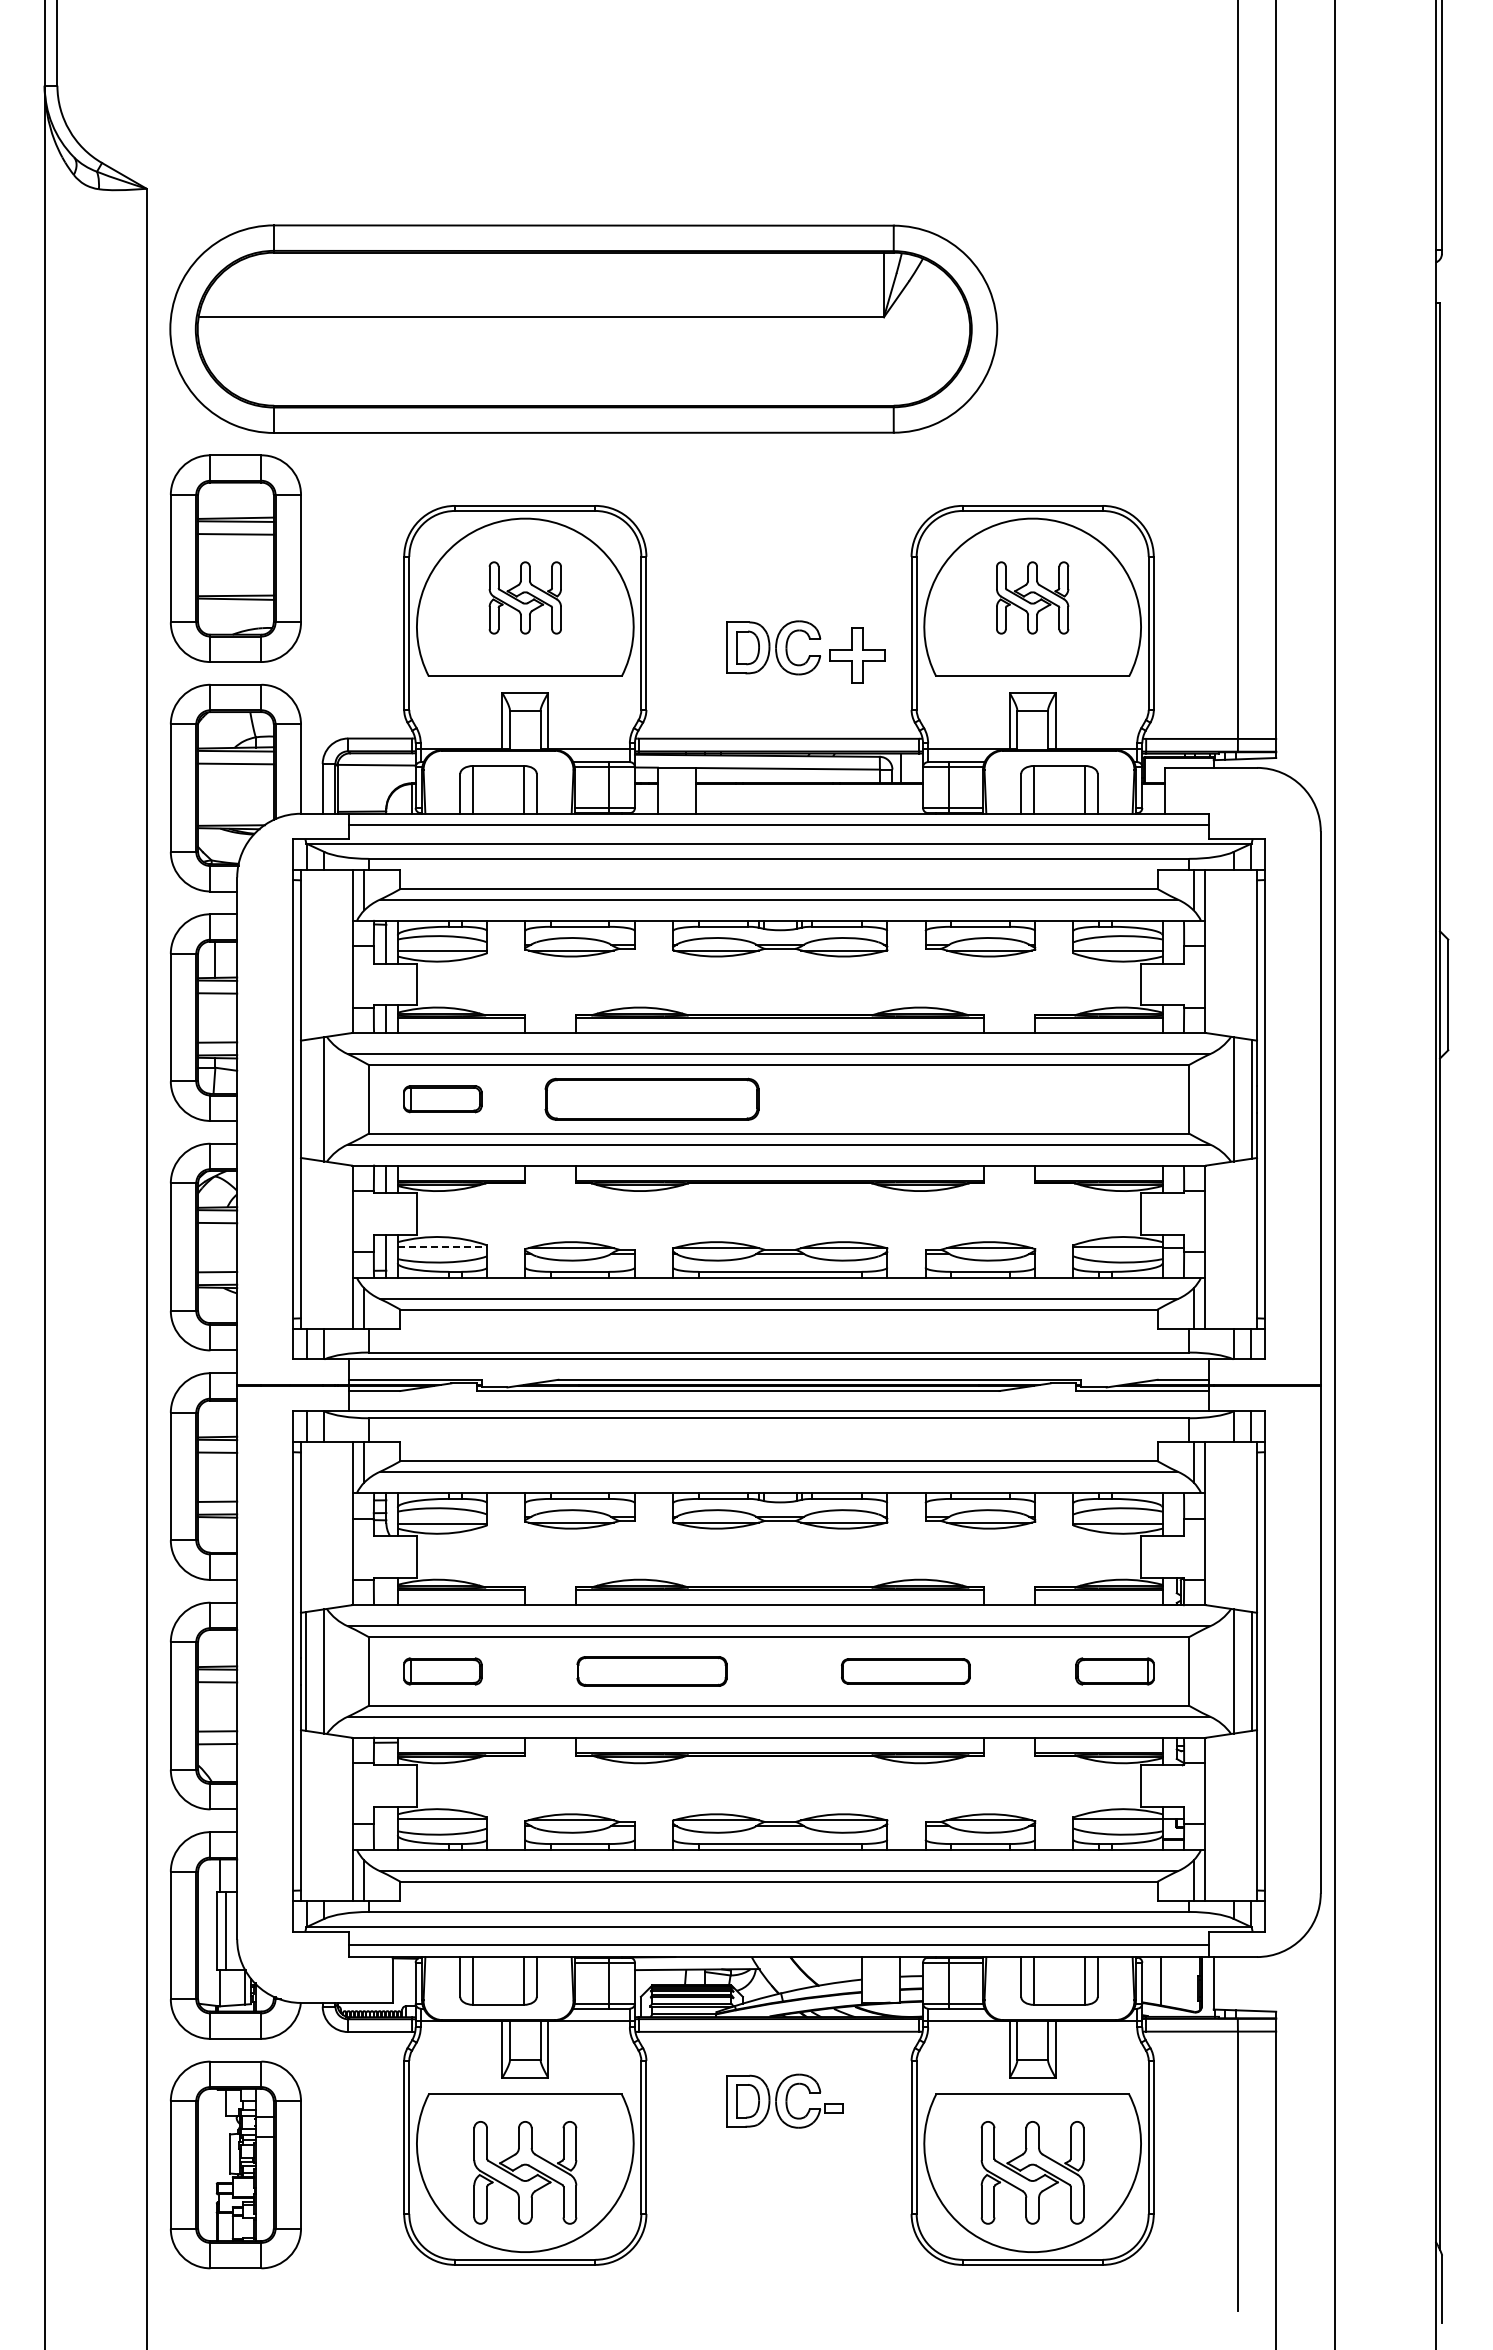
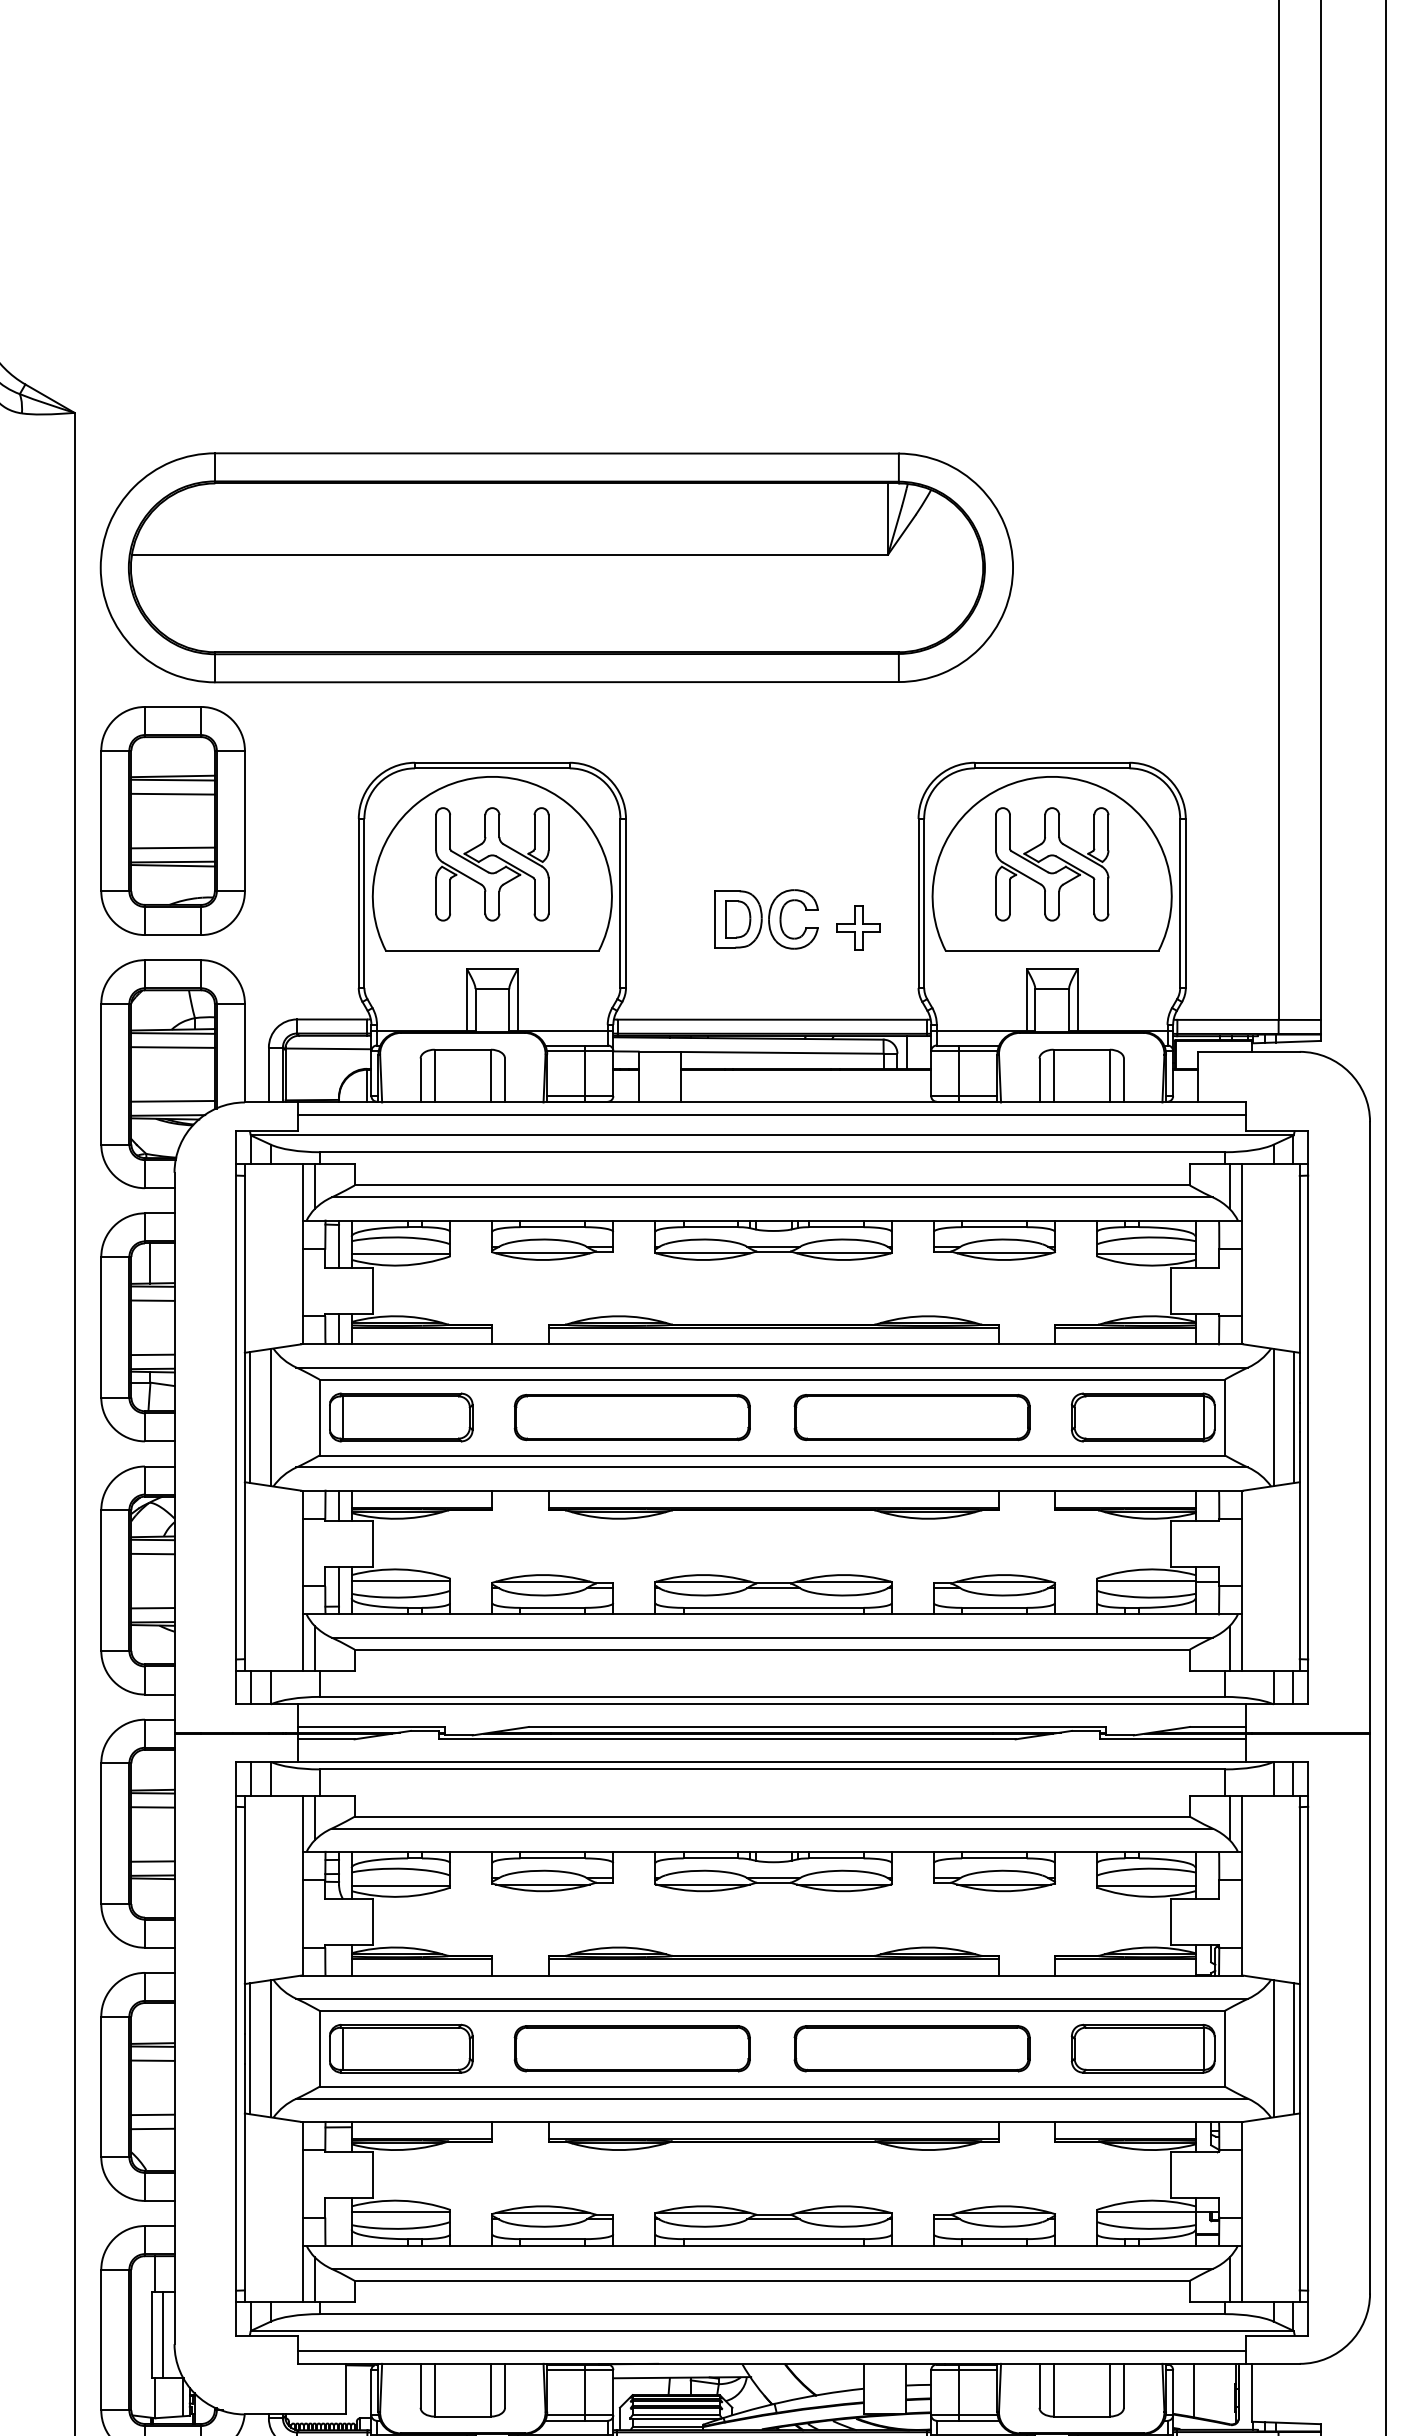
line: (235, 582) -> (172, 847), added
part: (525, 597) -> (492, 863), size x1.43
part: (1032, 597) -> (1051, 863), size x1.43
part: (857, 655) -> (858, 927), size x0.71
line: (235, 812) -> (172, 1101), added
line: (306, 1098) -> (250, 1416), added
part: (442, 1098) -> (401, 1416), size x1.67
part: (905, 1098) -> (911, 1416), added
part: (1114, 1098) -> (1142, 1416), added
line: (442, 1247) -> (401, 1580), dashed -> solid
part: (442, 1671) -> (401, 2048), size x1.67
part: (651, 1671) -> (631, 2048), size x1.43
part: (905, 1671) -> (911, 2048), size x1.67
part: (1114, 1671) -> (1142, 2048), size x1.67

